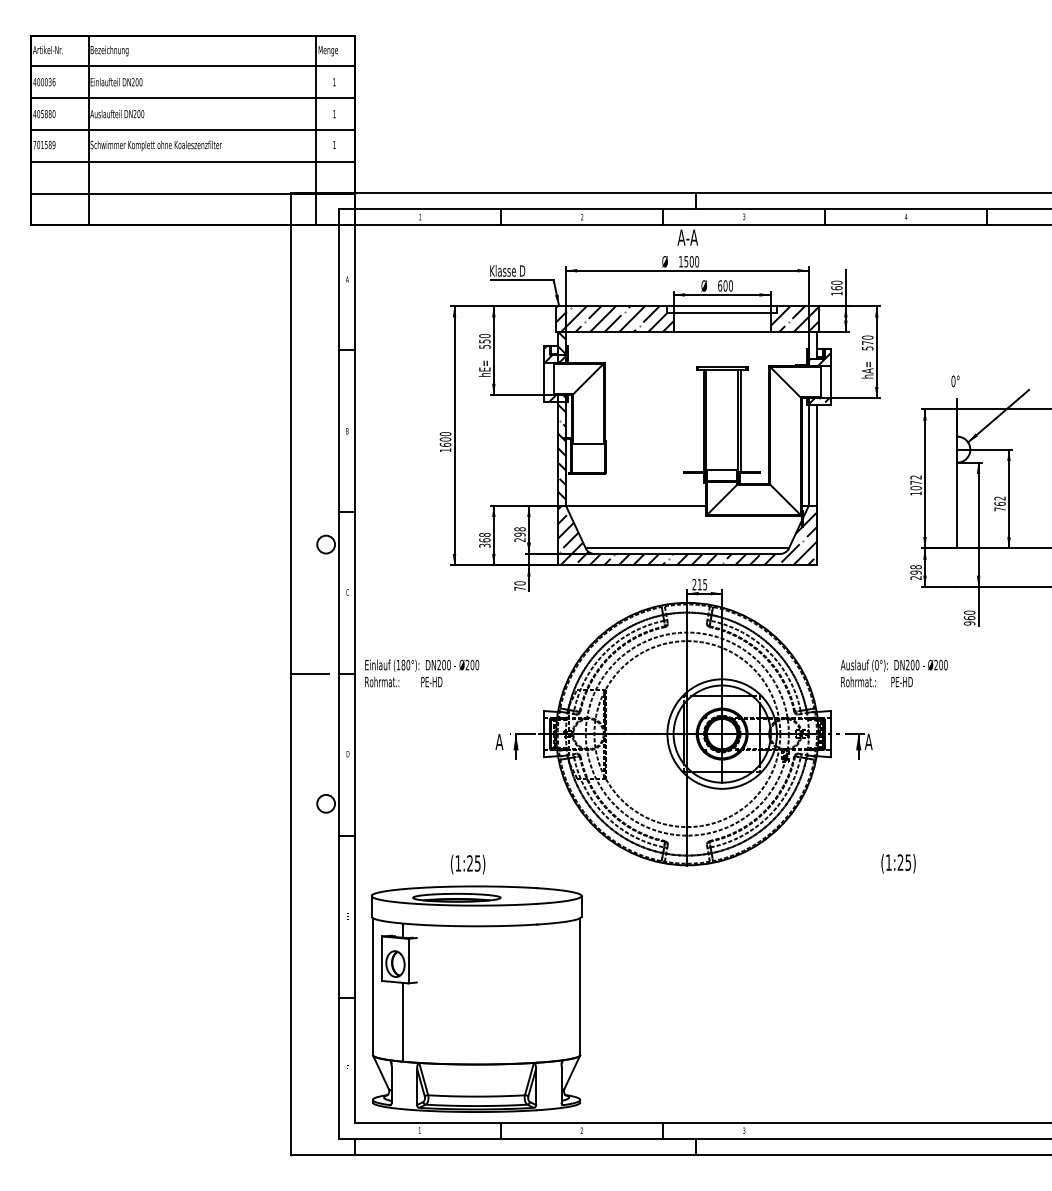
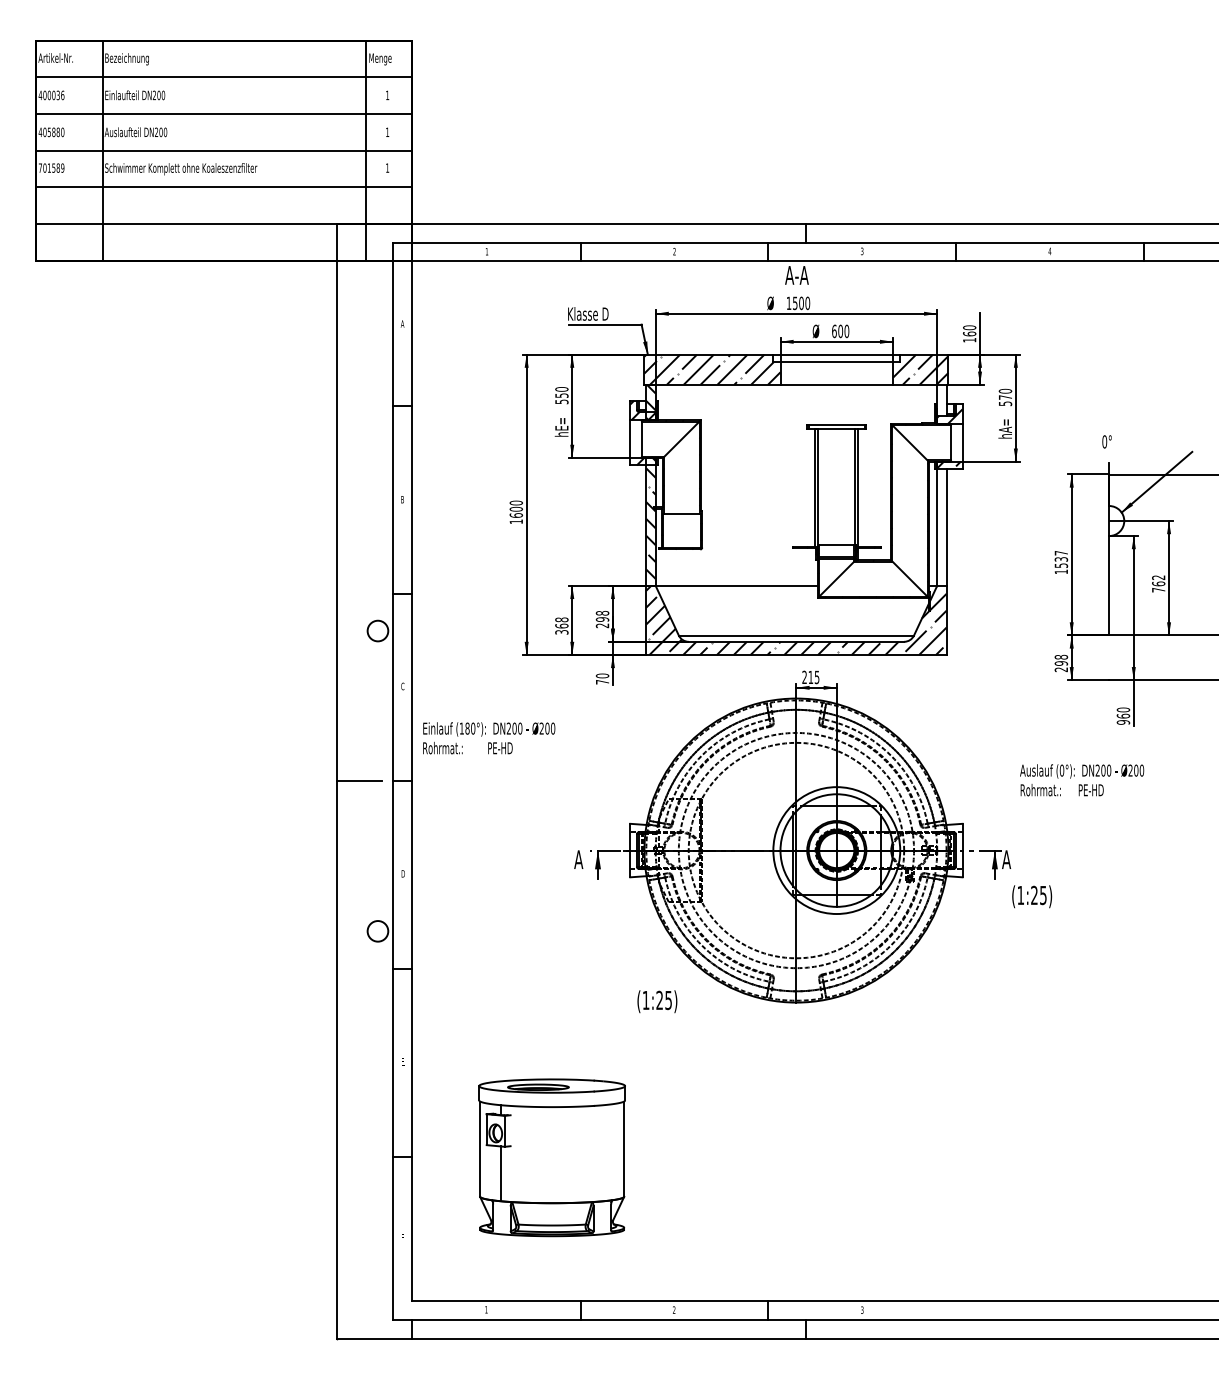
text: (916, 482) -> (1061, 559), 1072 -> 1537
text: (422, 673) -> (489, 738), moved
text: (894, 673) -> (1082, 780), moved
text: (898, 863) -> (1032, 896), moved
text: (468, 864) -> (657, 1001), moved
part: (475, 999) -> (551, 1157), size x0.6

